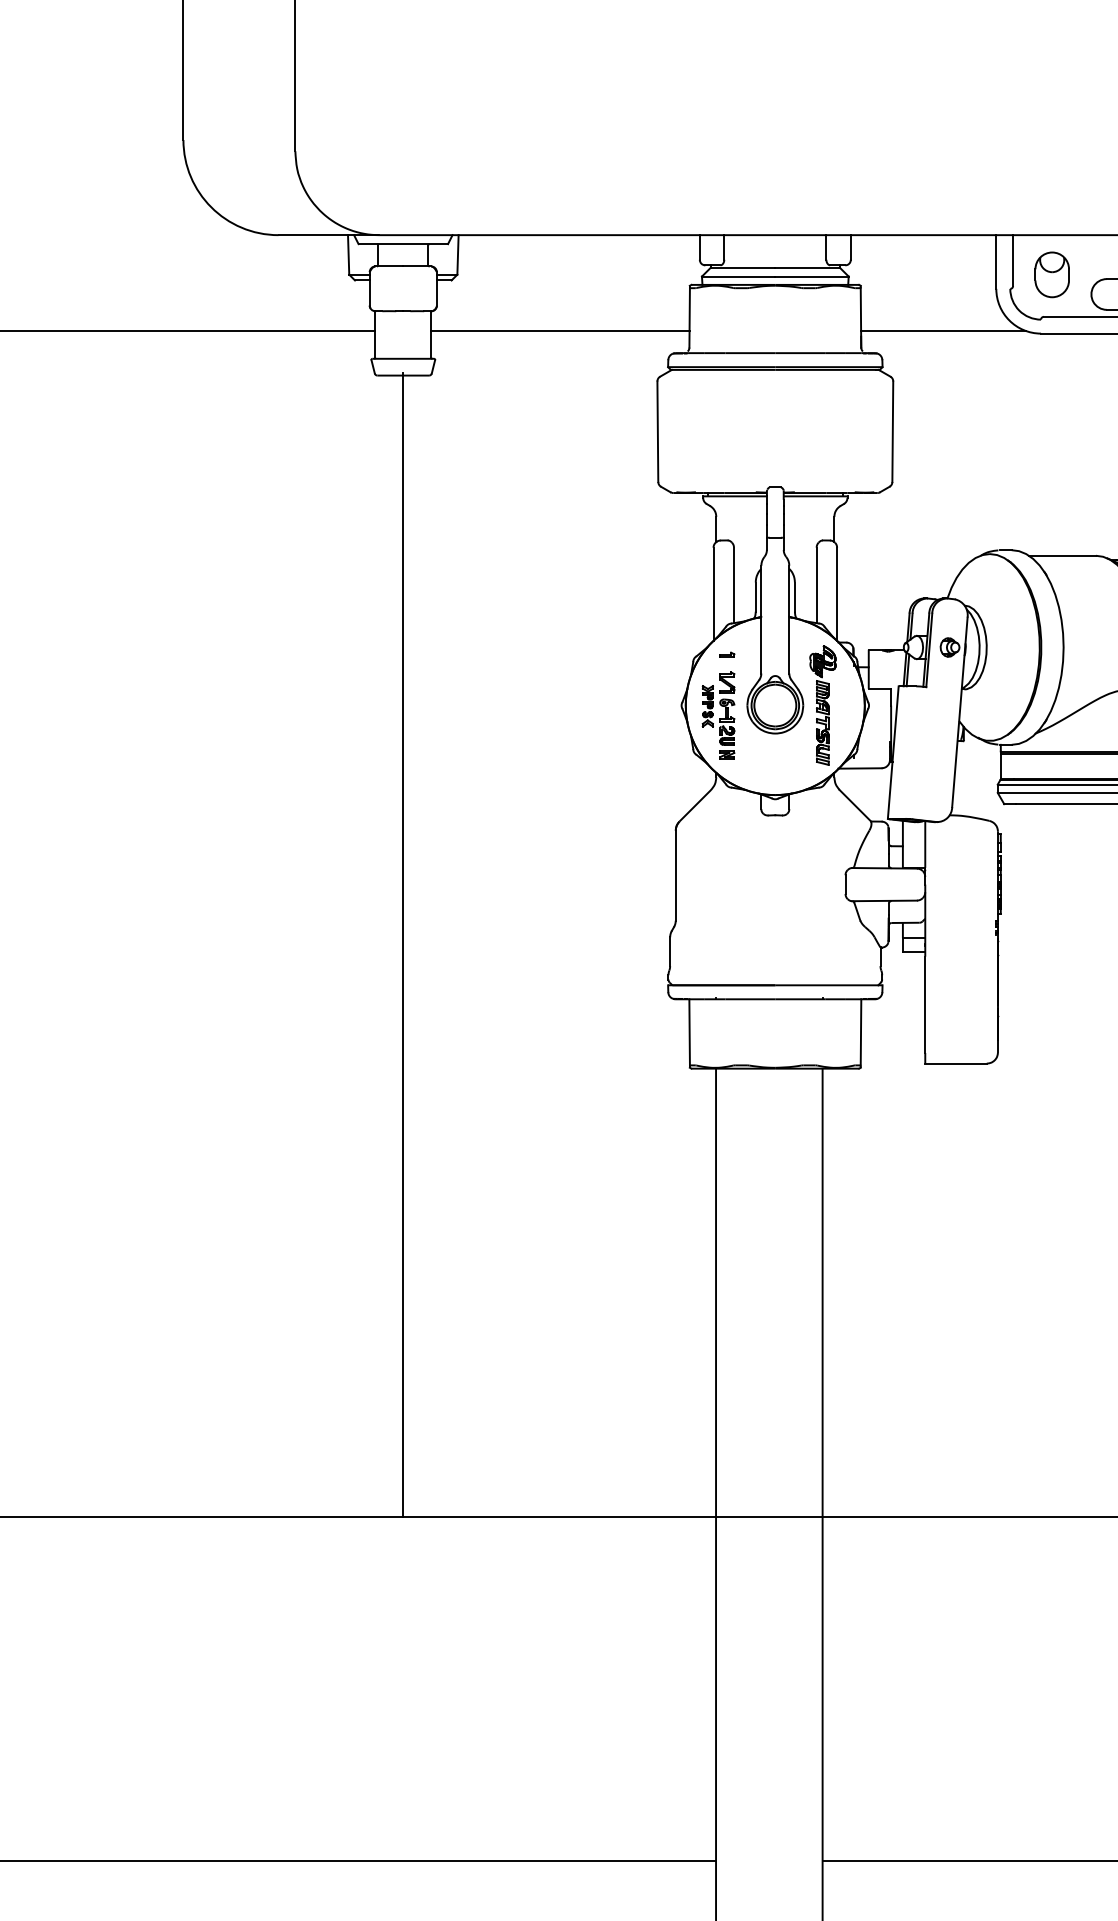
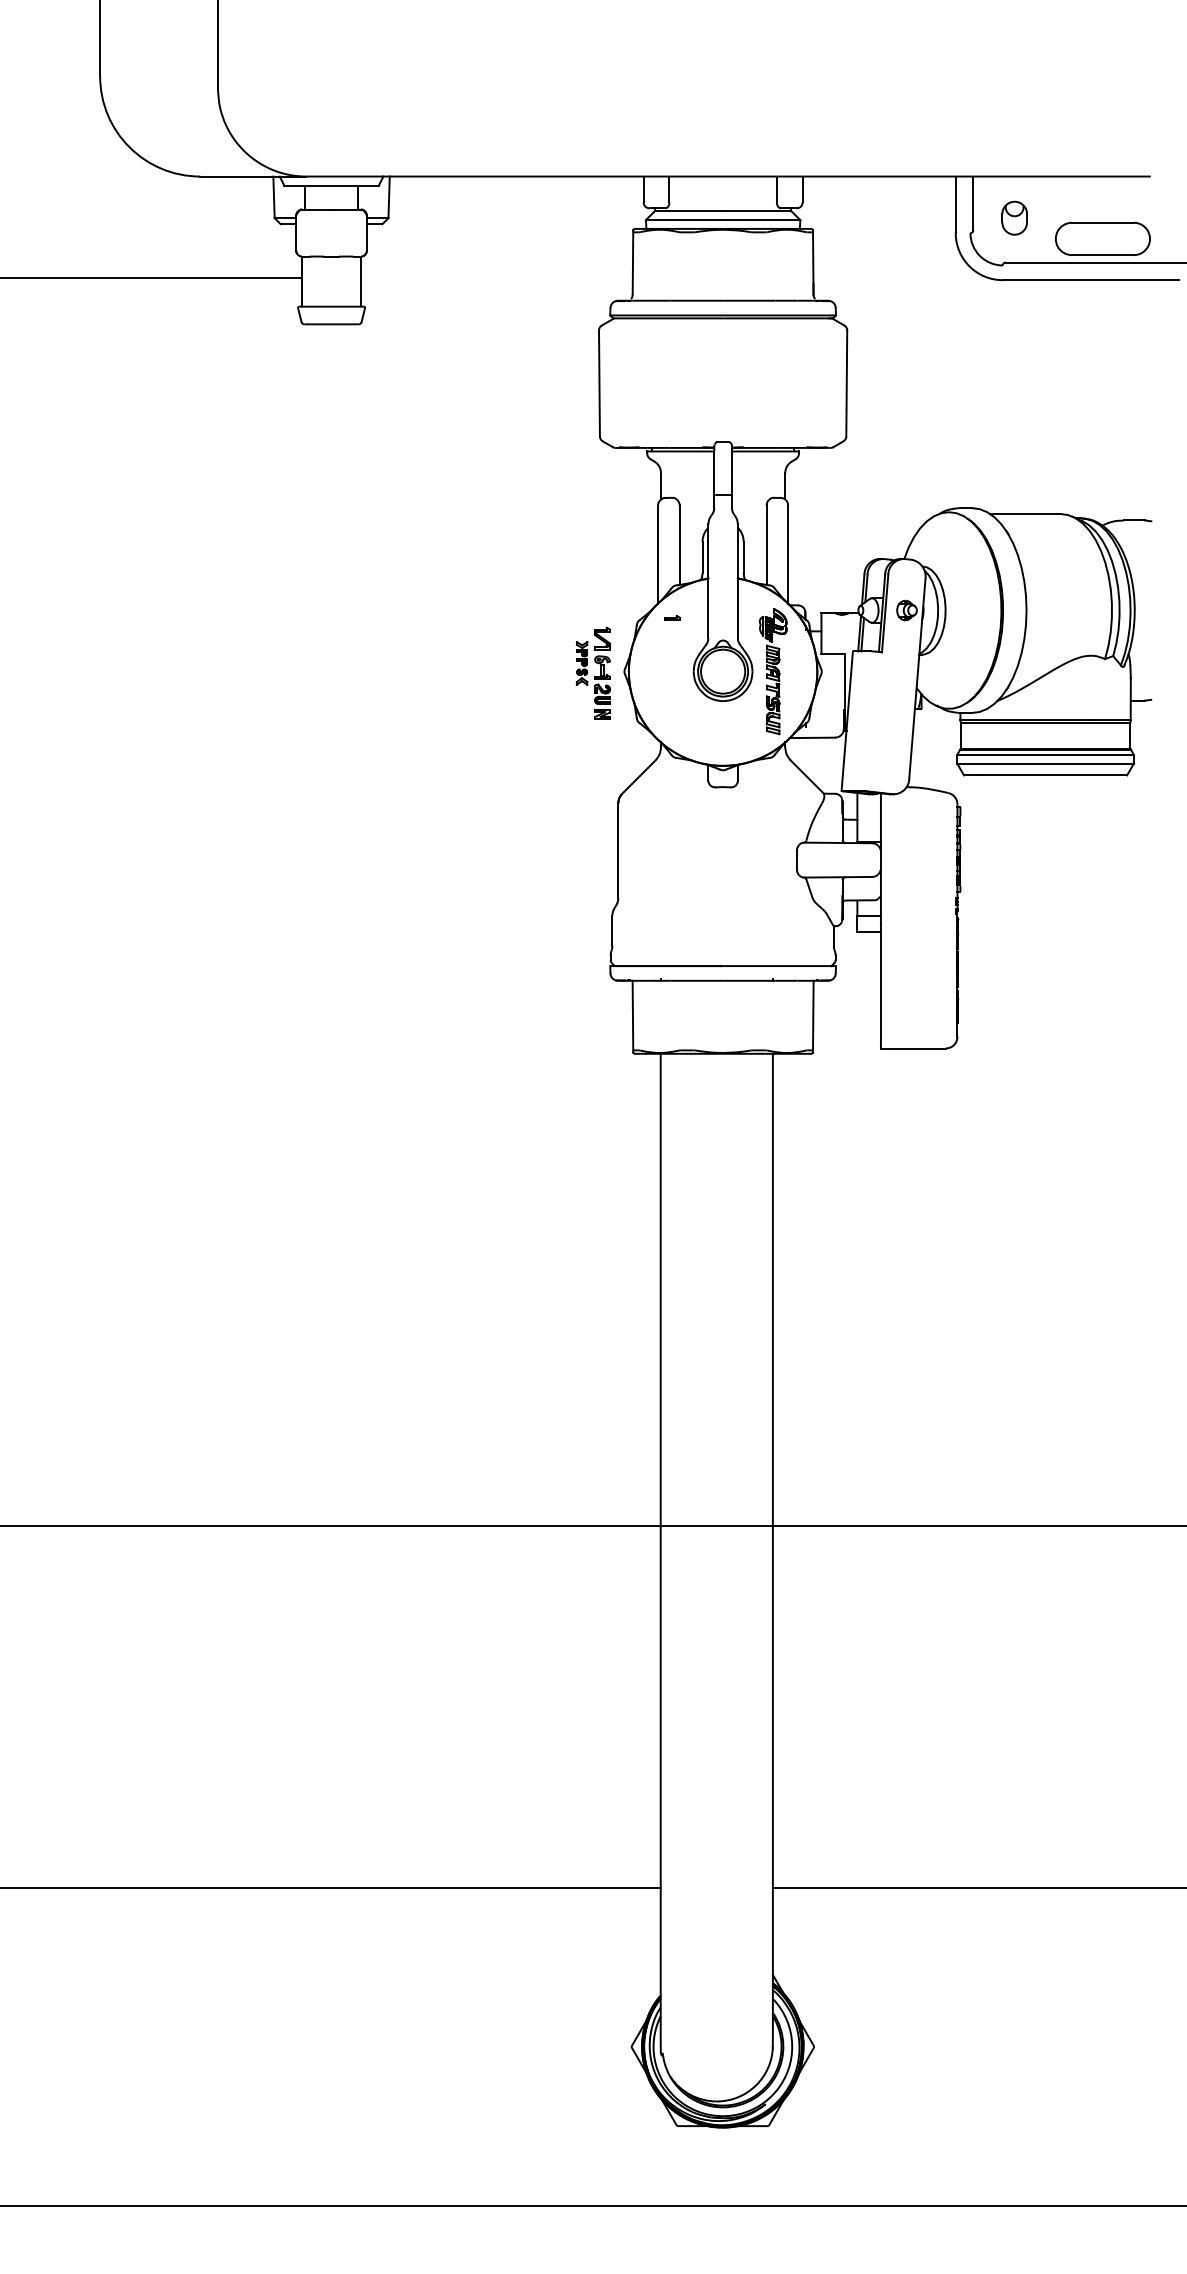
part: (1052, 274) -> (1014, 217), size x0.7
line: (560, 331) -> (496, 277), removed
line: (943, 331) -> (900, 277), removed
part: (718, 714) -> (593, 672), moved
line: (403, 944) -> (331, 923), removed

